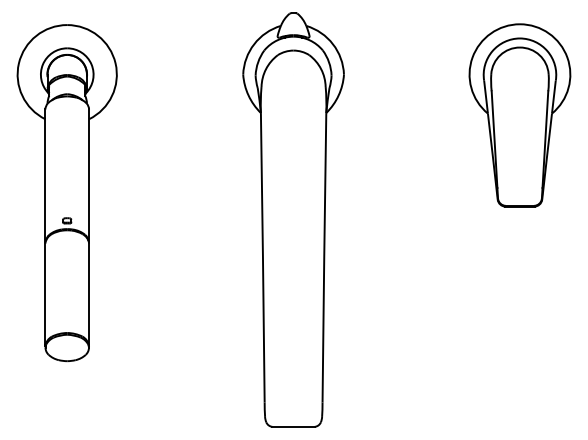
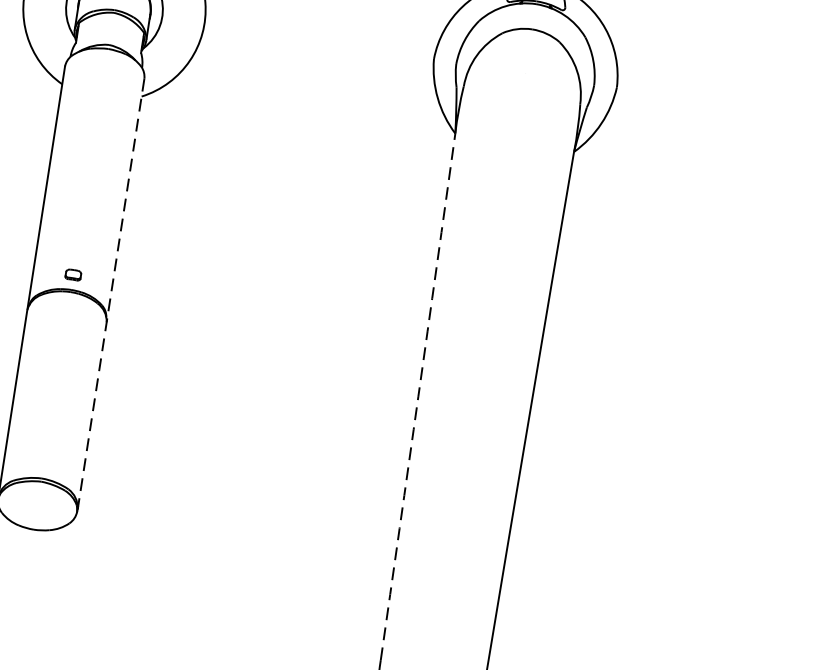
line: (89, 227) -> (111, 293), solid -> dashed
arc: (262, 257) -> (417, 396), solid -> dashed

